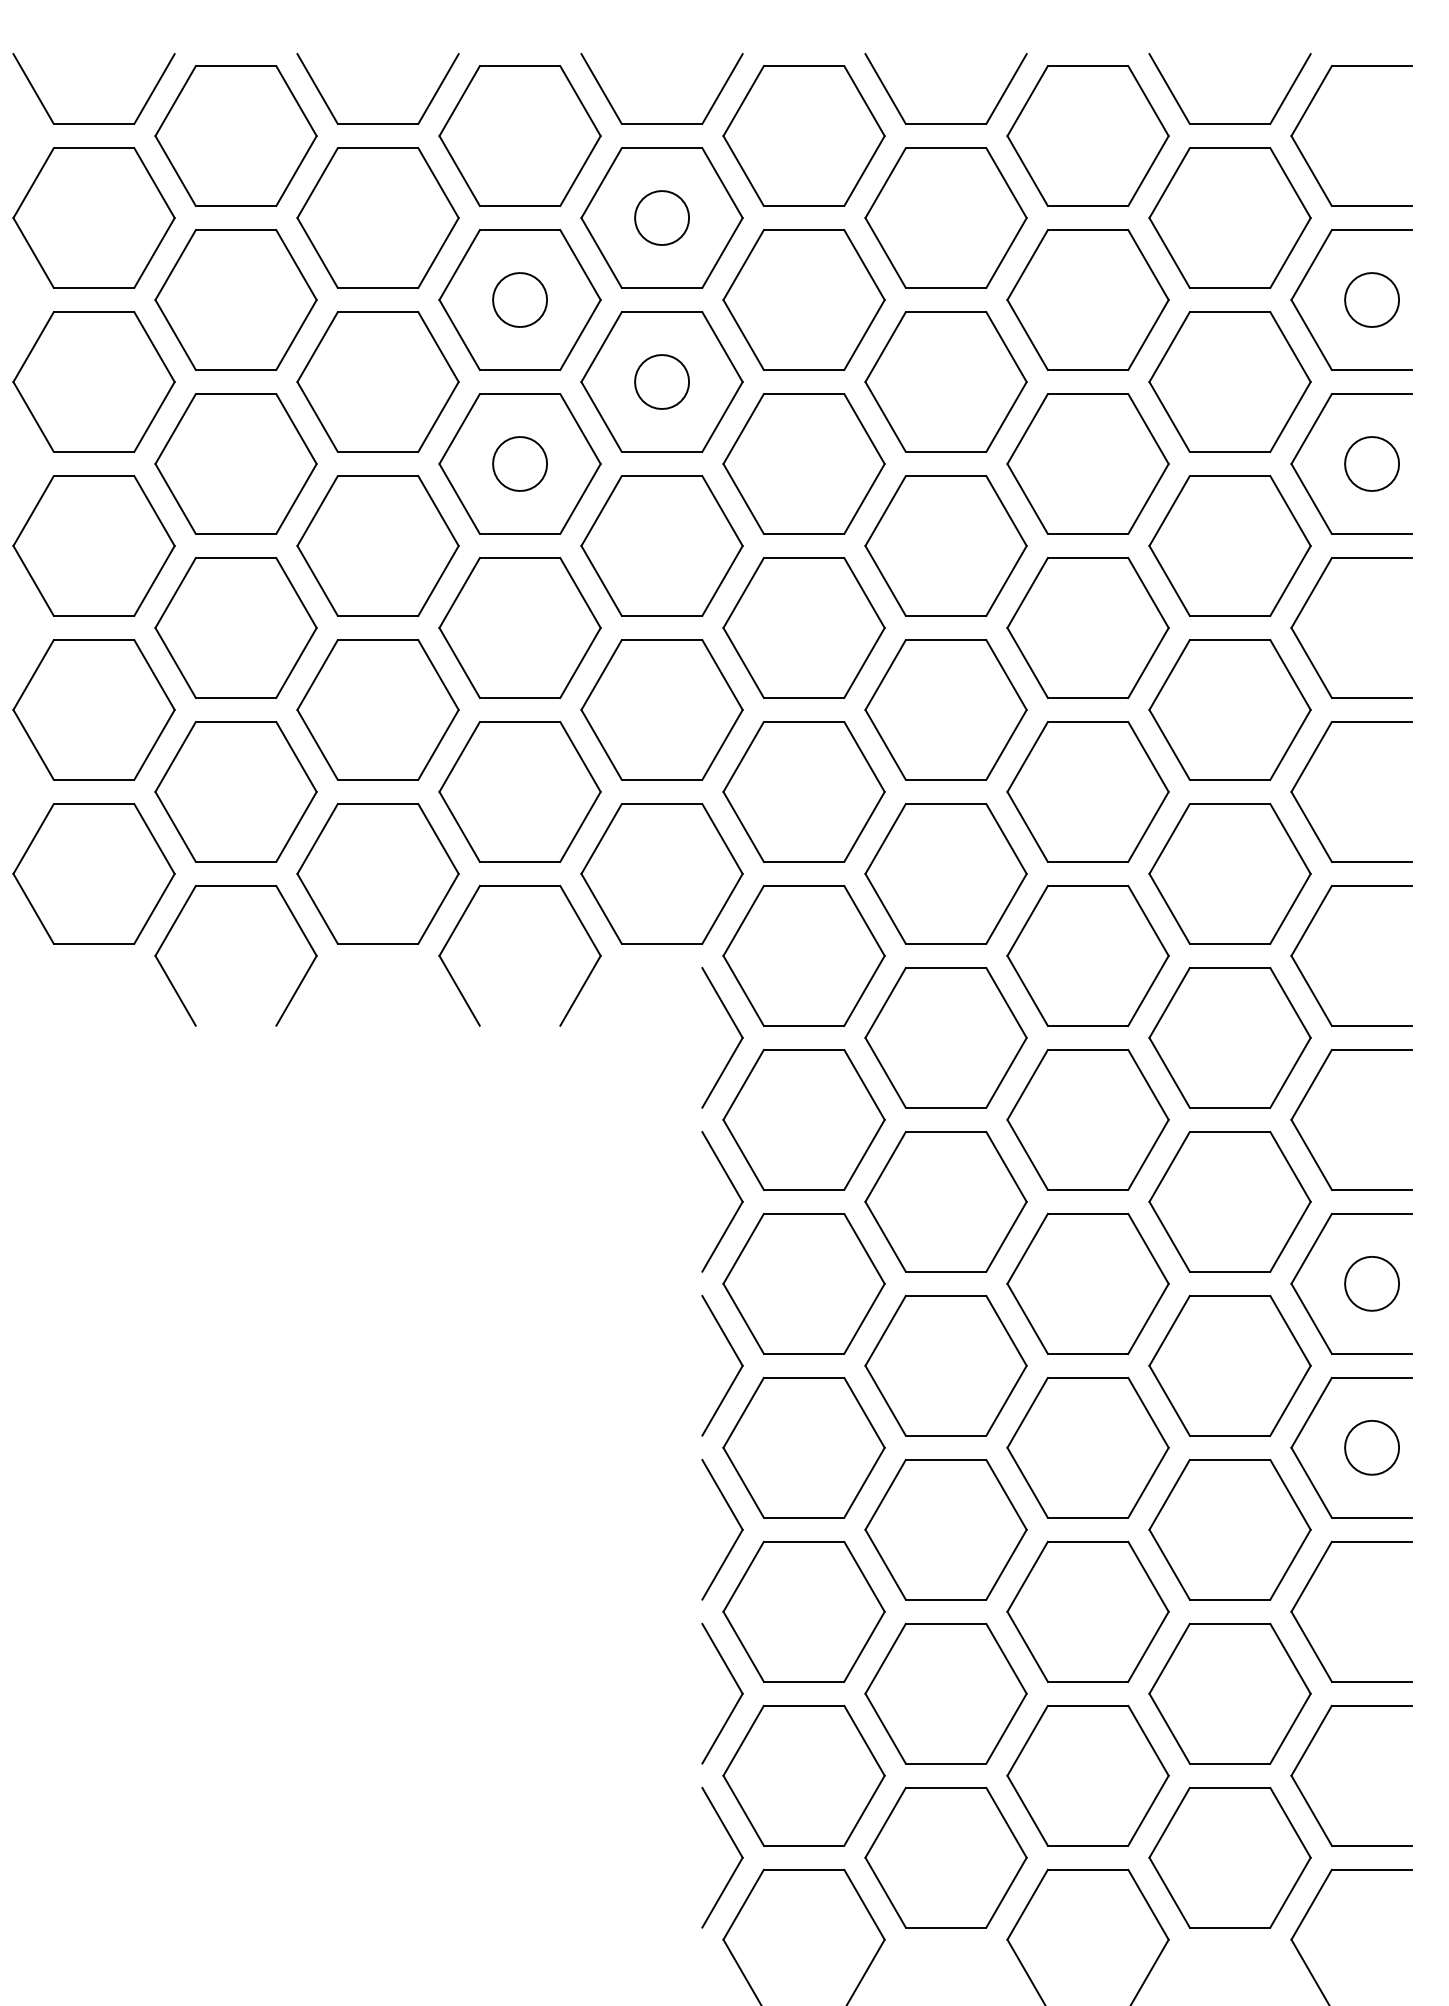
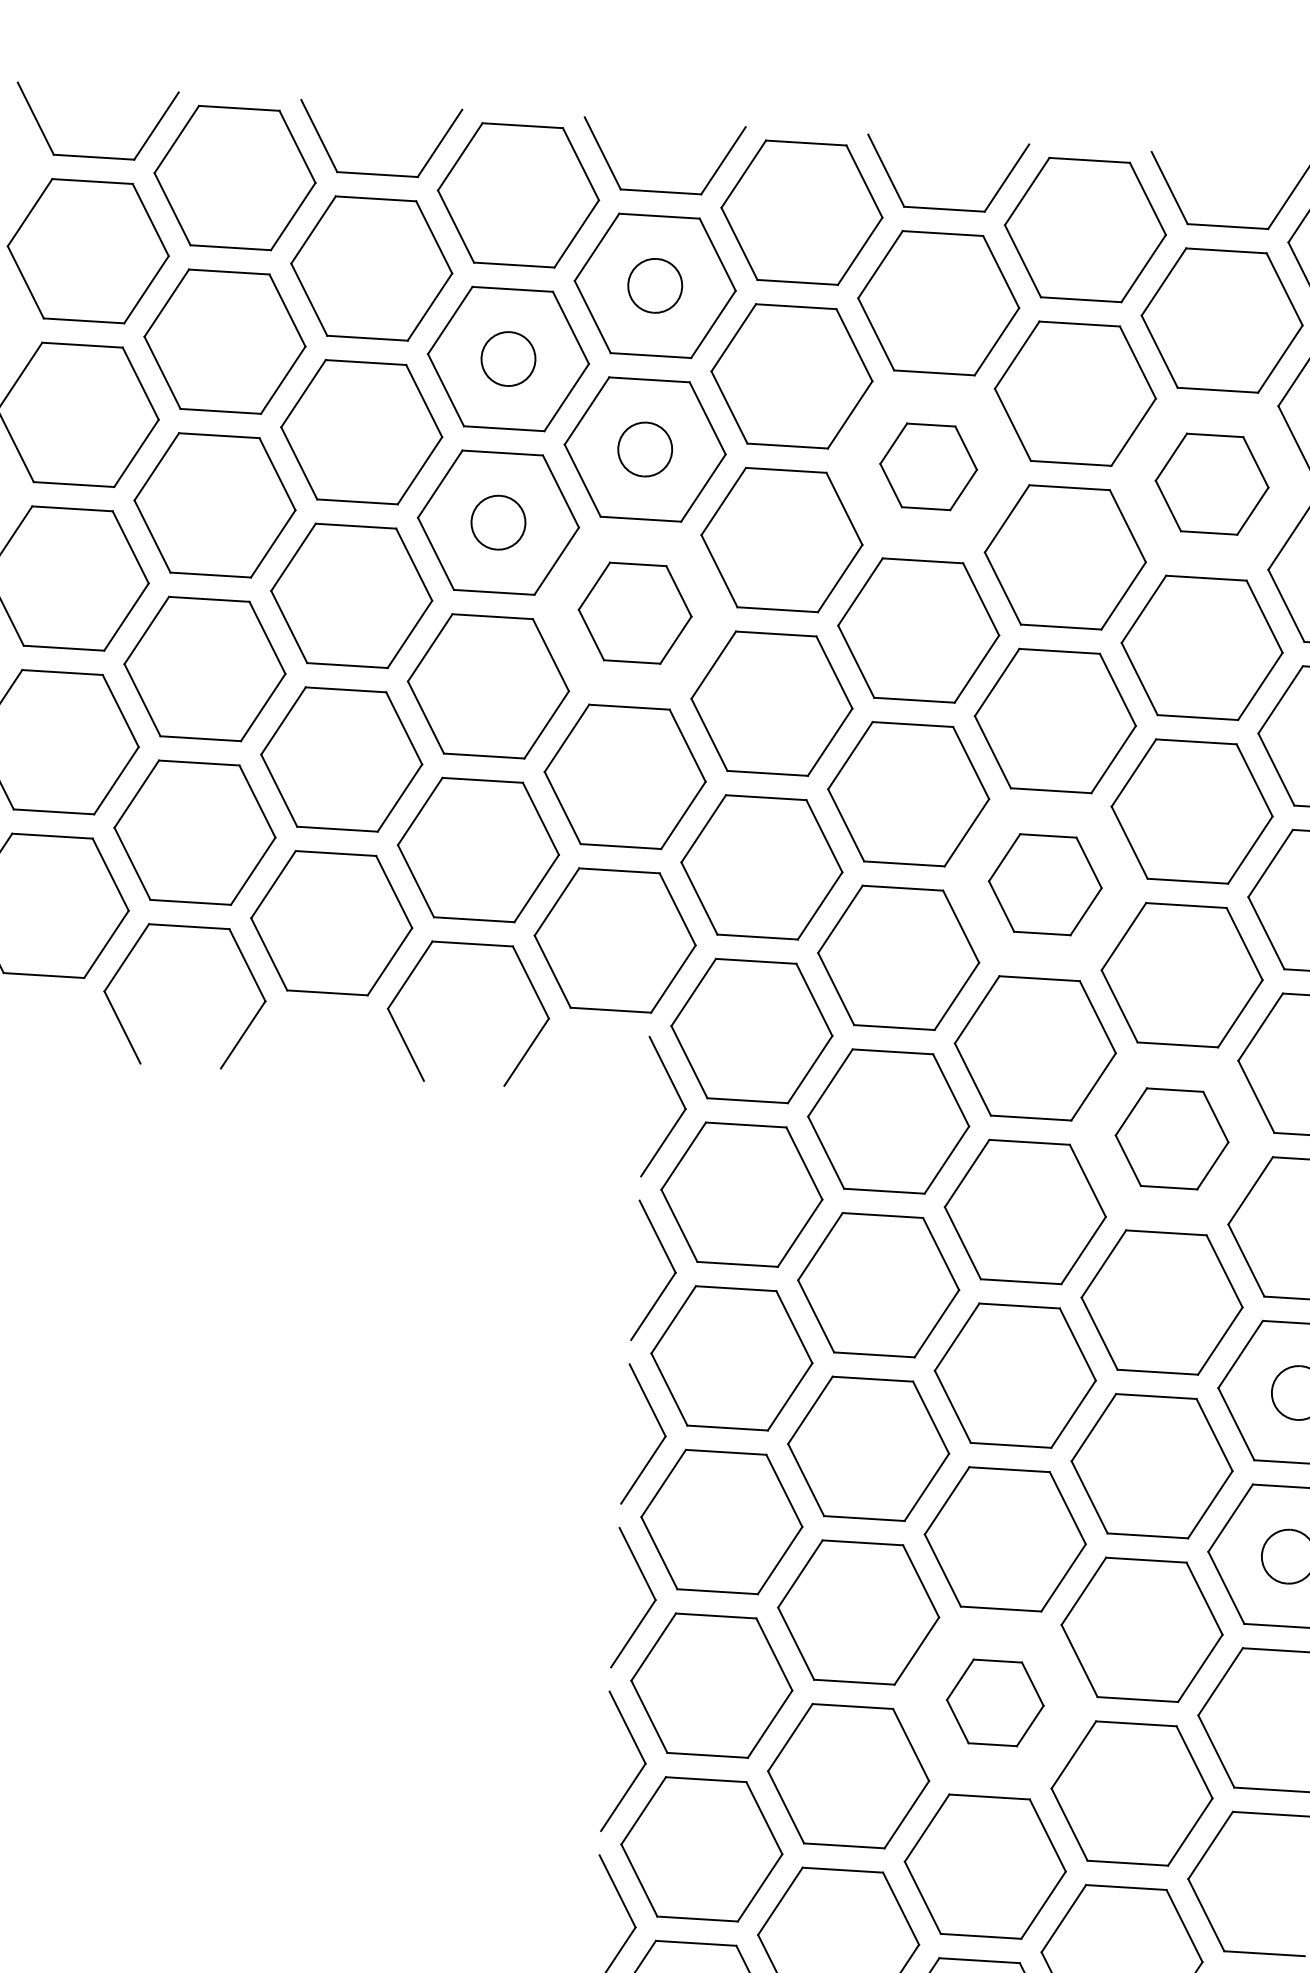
part: (945, 381) -> (928, 466), size x0.6
part: (1229, 381) -> (1211, 483), size x0.7
part: (661, 545) -> (634, 612), size x0.7
part: (1087, 791) -> (1044, 884), size x0.7
part: (1229, 1037) -> (1171, 1138), size x0.7
part: (1087, 1611) -> (994, 1702), size x0.6

